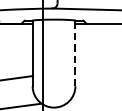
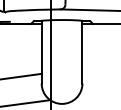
line: (75, 52) -> (82, 51), dashed -> solid

